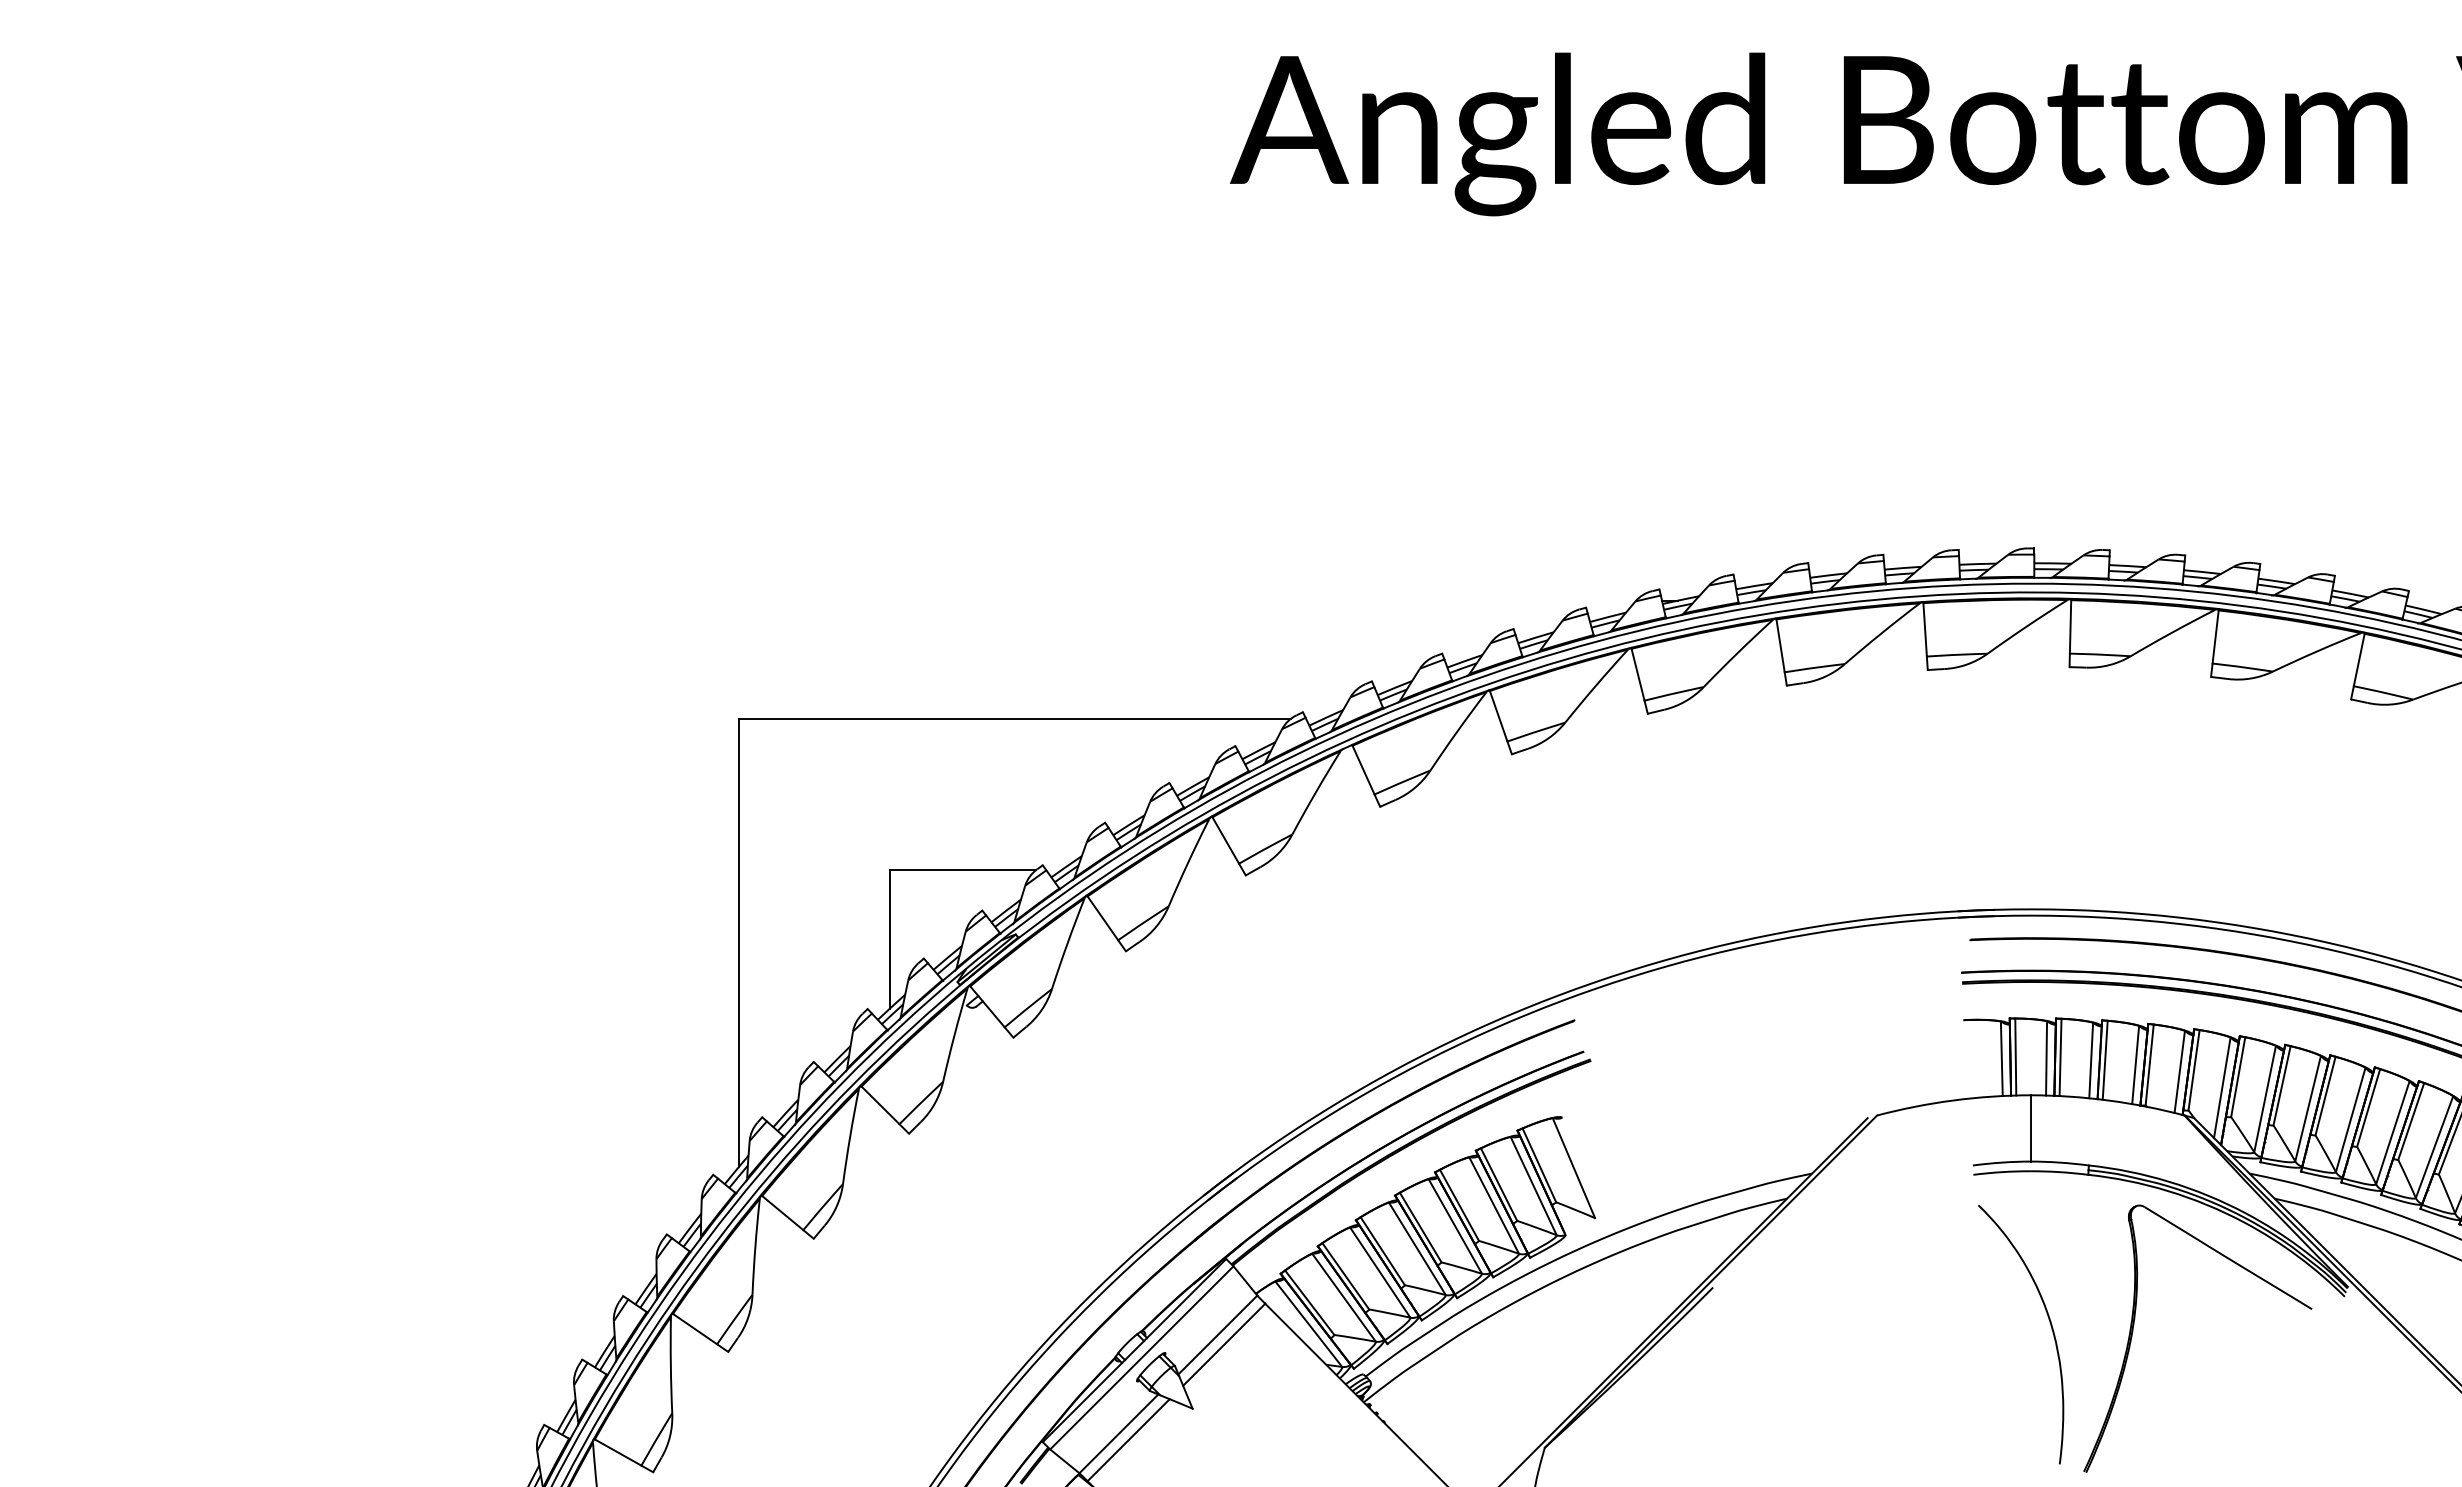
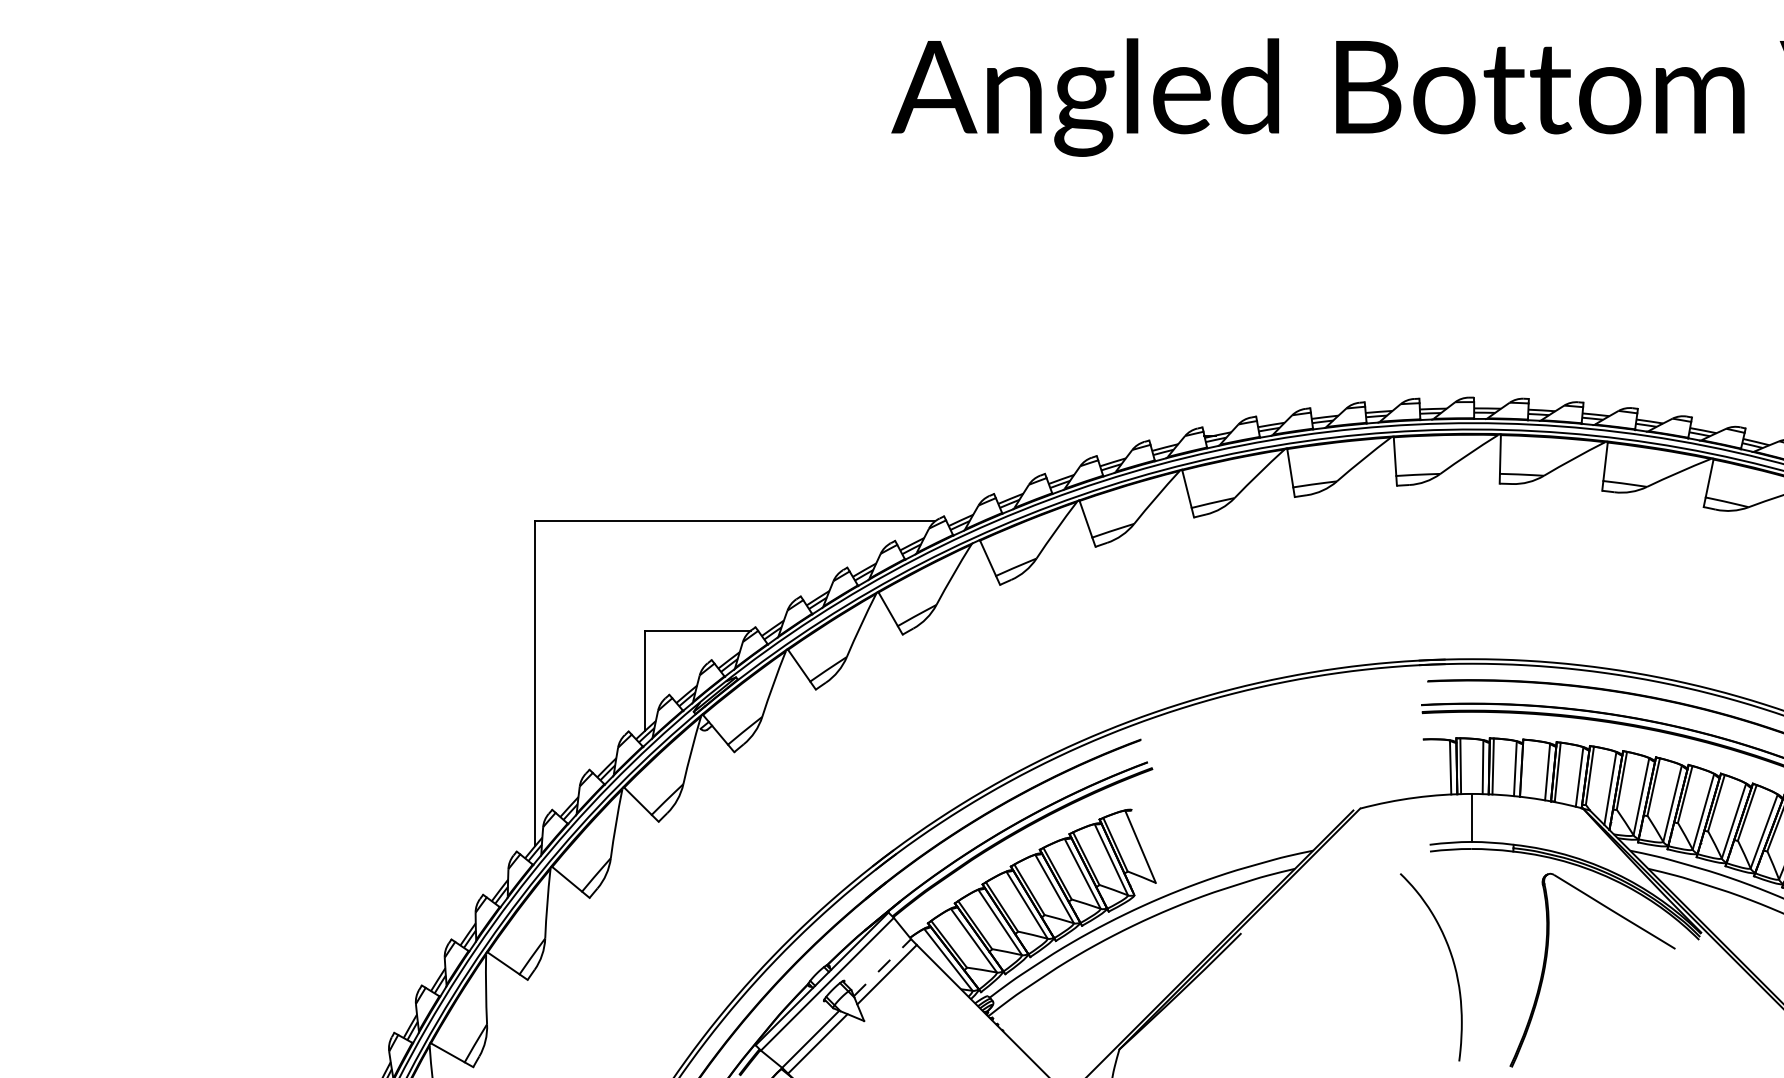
line: (2104, 1059) -> (1525, 768), removed
curve: (2050, 1326) -> (1452, 961), moved
line: (1217, 1335) -> (882, 968), solid -> dashed

